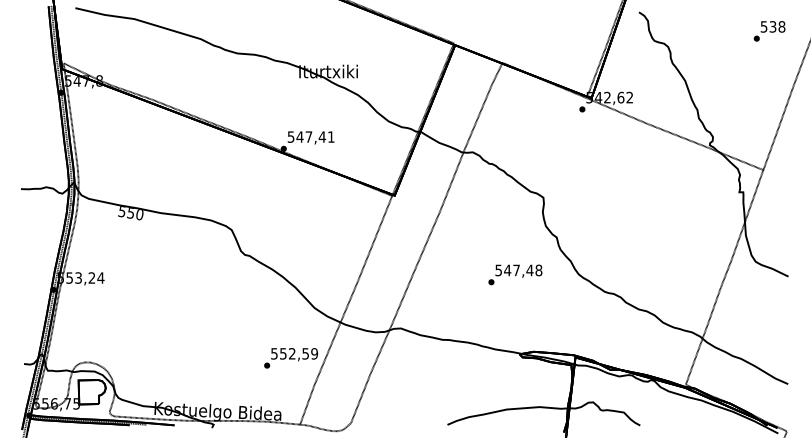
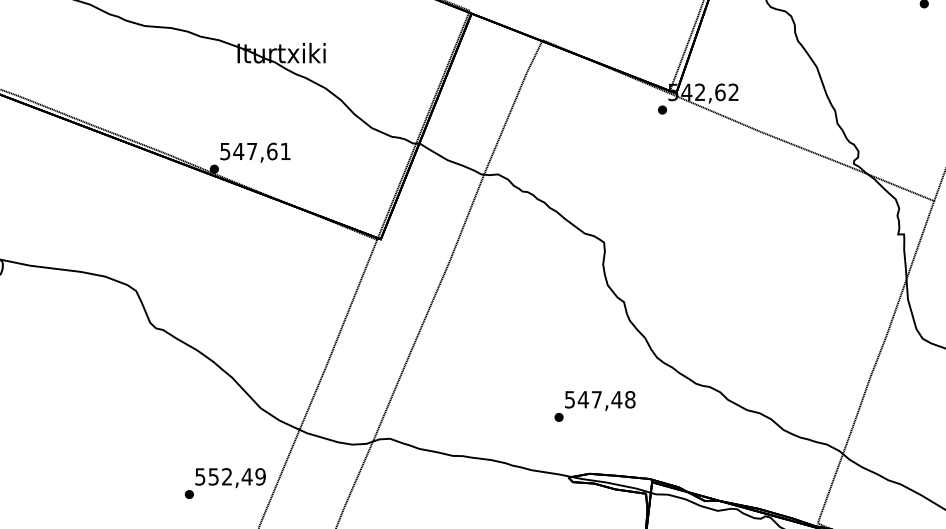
text: (321, 136) -> (270, 150), 547,41 -> 547,61
text: (515, 274) -> (595, 405), moved
text: (305, 353) -> (246, 476), 552,59 -> 552,49

